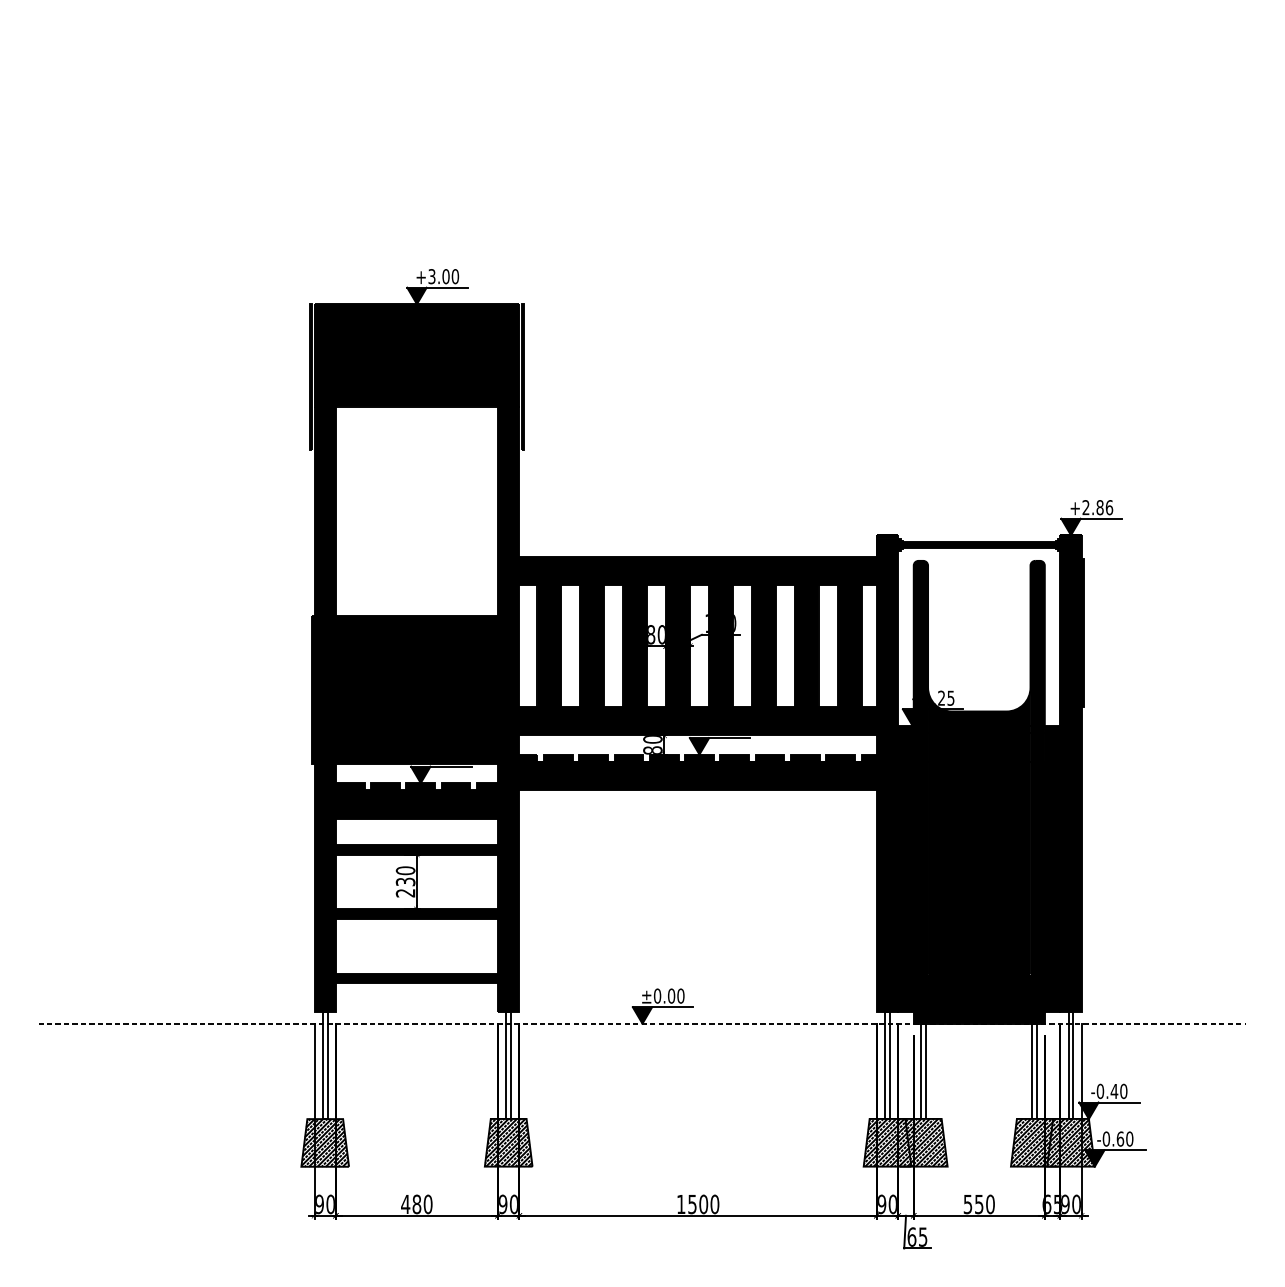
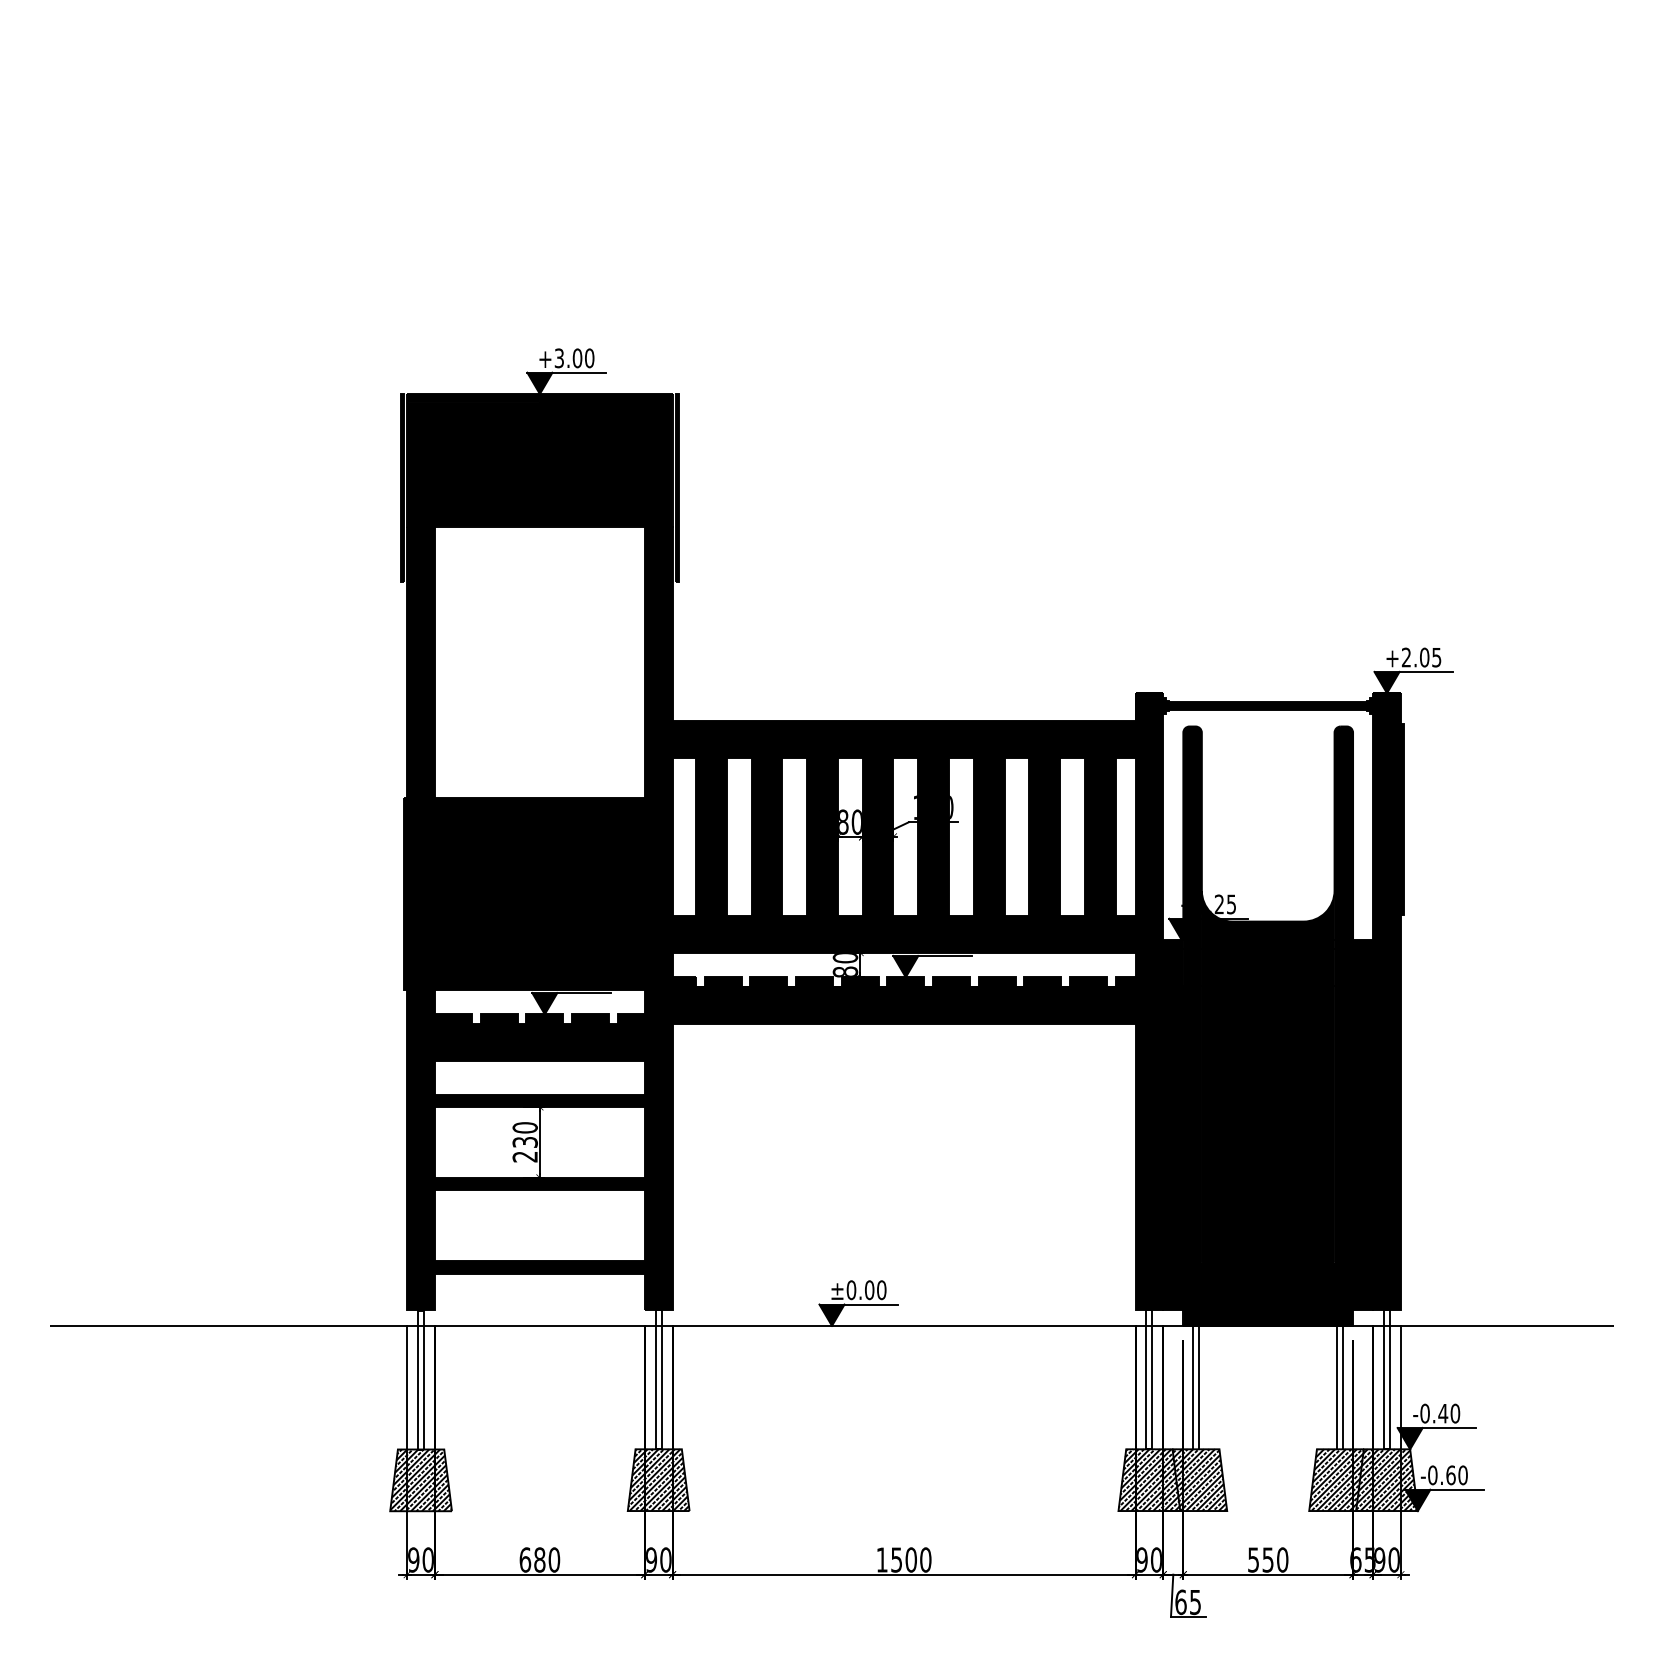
text: (1104, 507) -> (1430, 657), +2.86 -> +2.05
line: (642, 1023) -> (832, 1325), dashed -> solid
text: (405, 1204) -> (525, 1559), 480 -> 680

